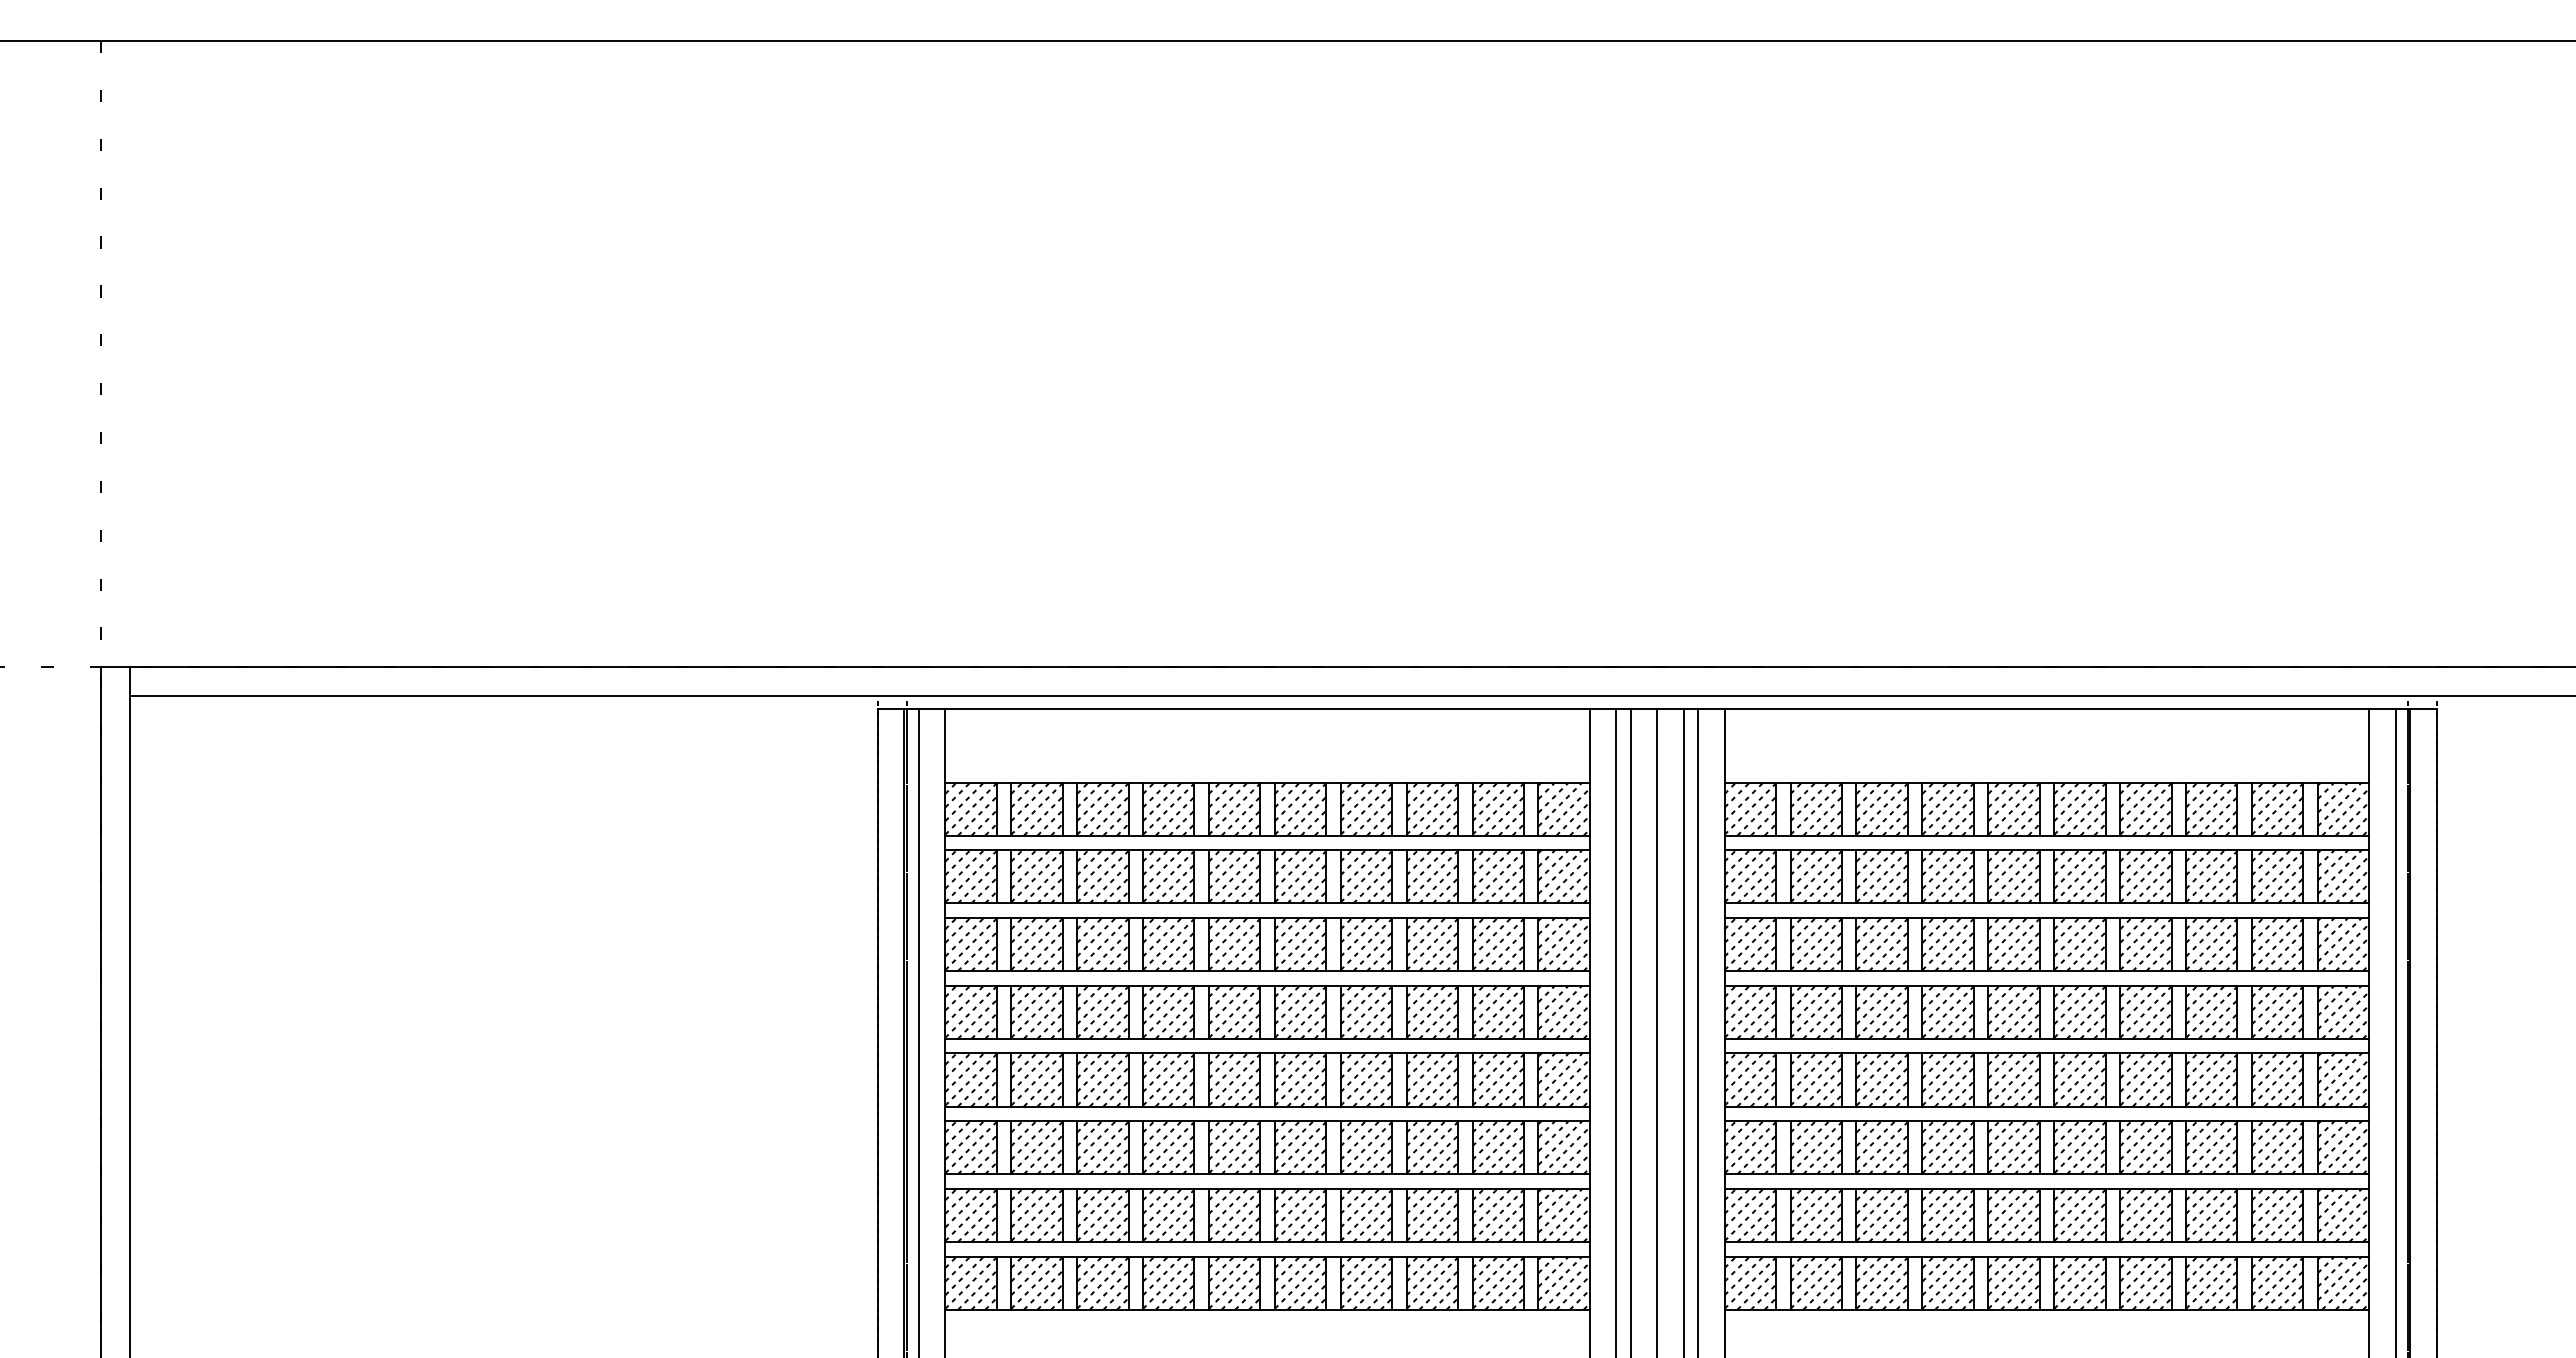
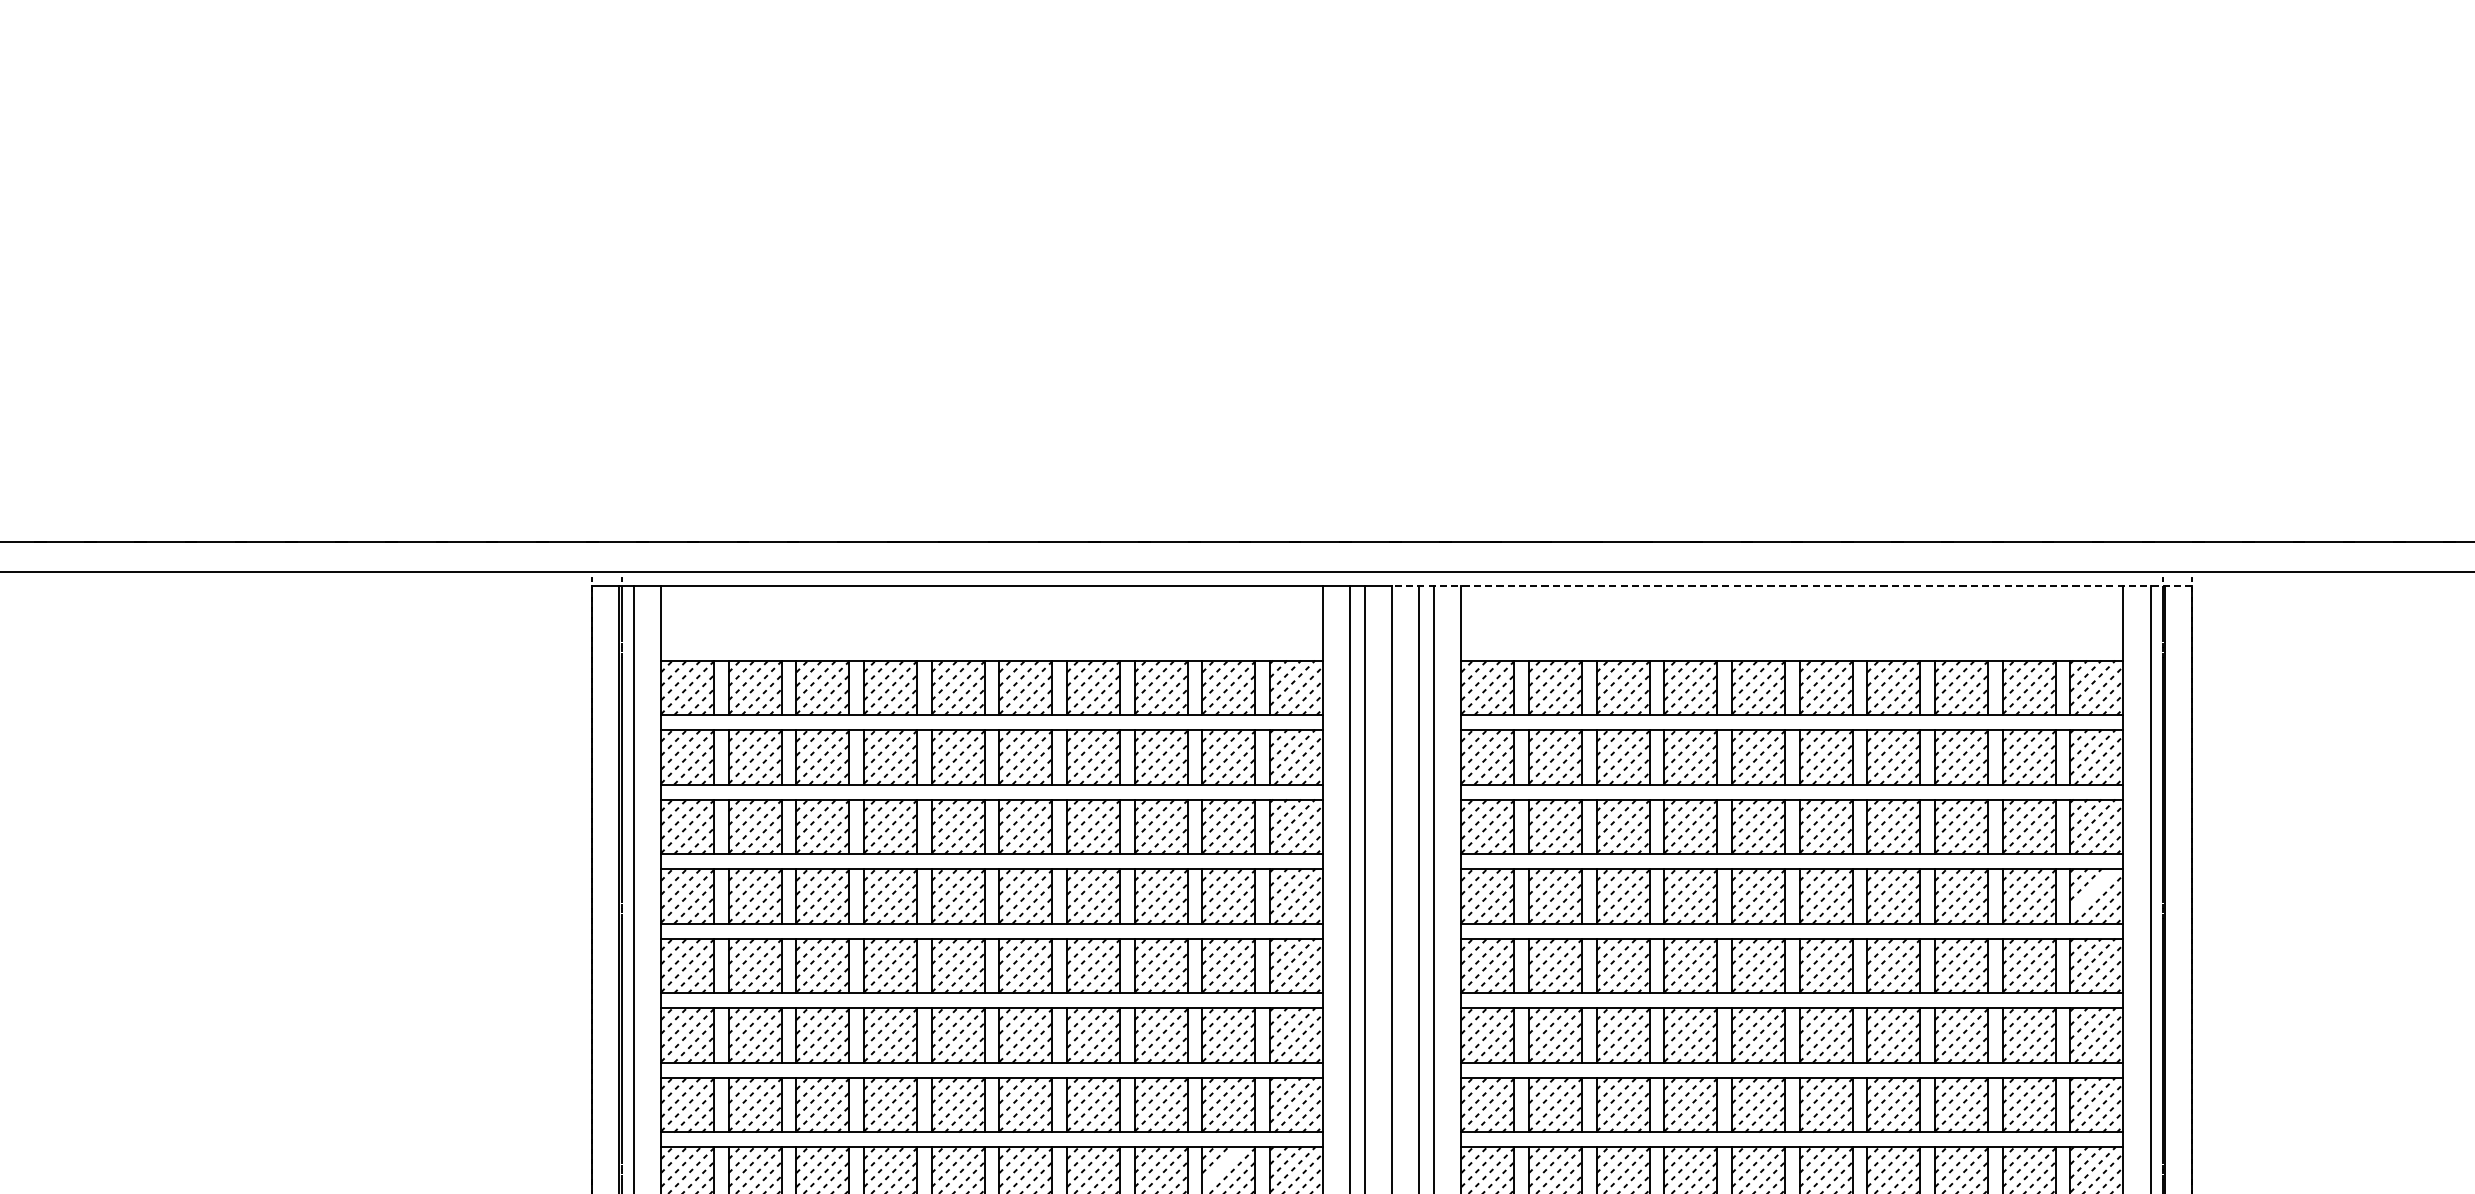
line: (2046, 709) -> (1791, 585), solid -> dashed
line: (2339, 1007) -> (2092, 891), removed
line: (1491, 1275) -> (1221, 1166), removed

